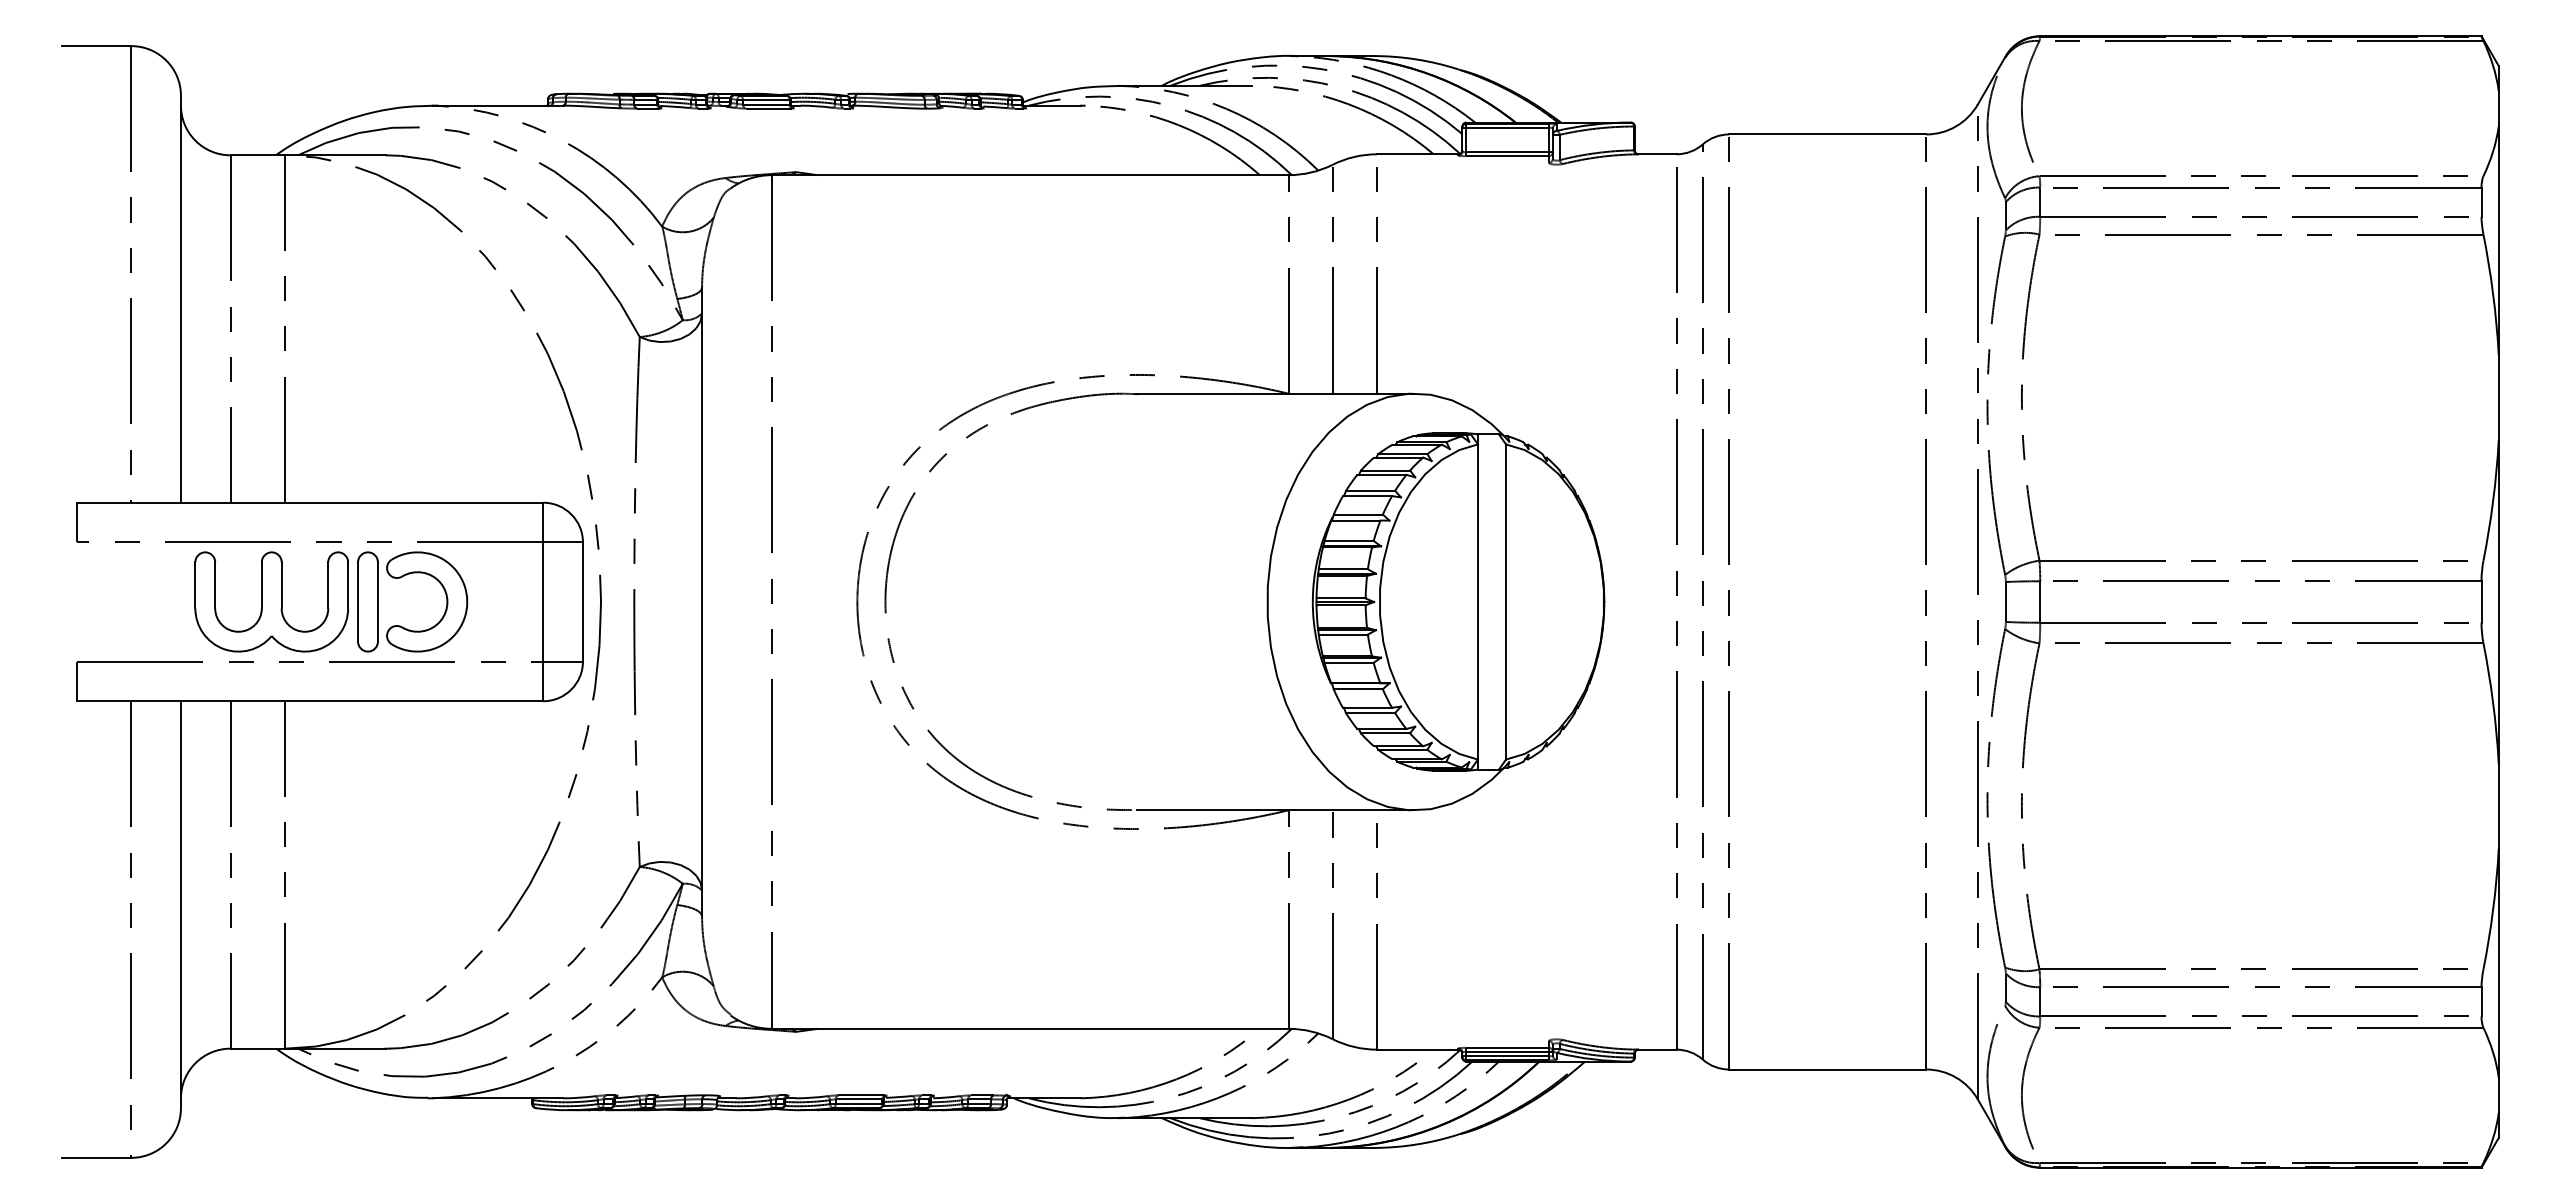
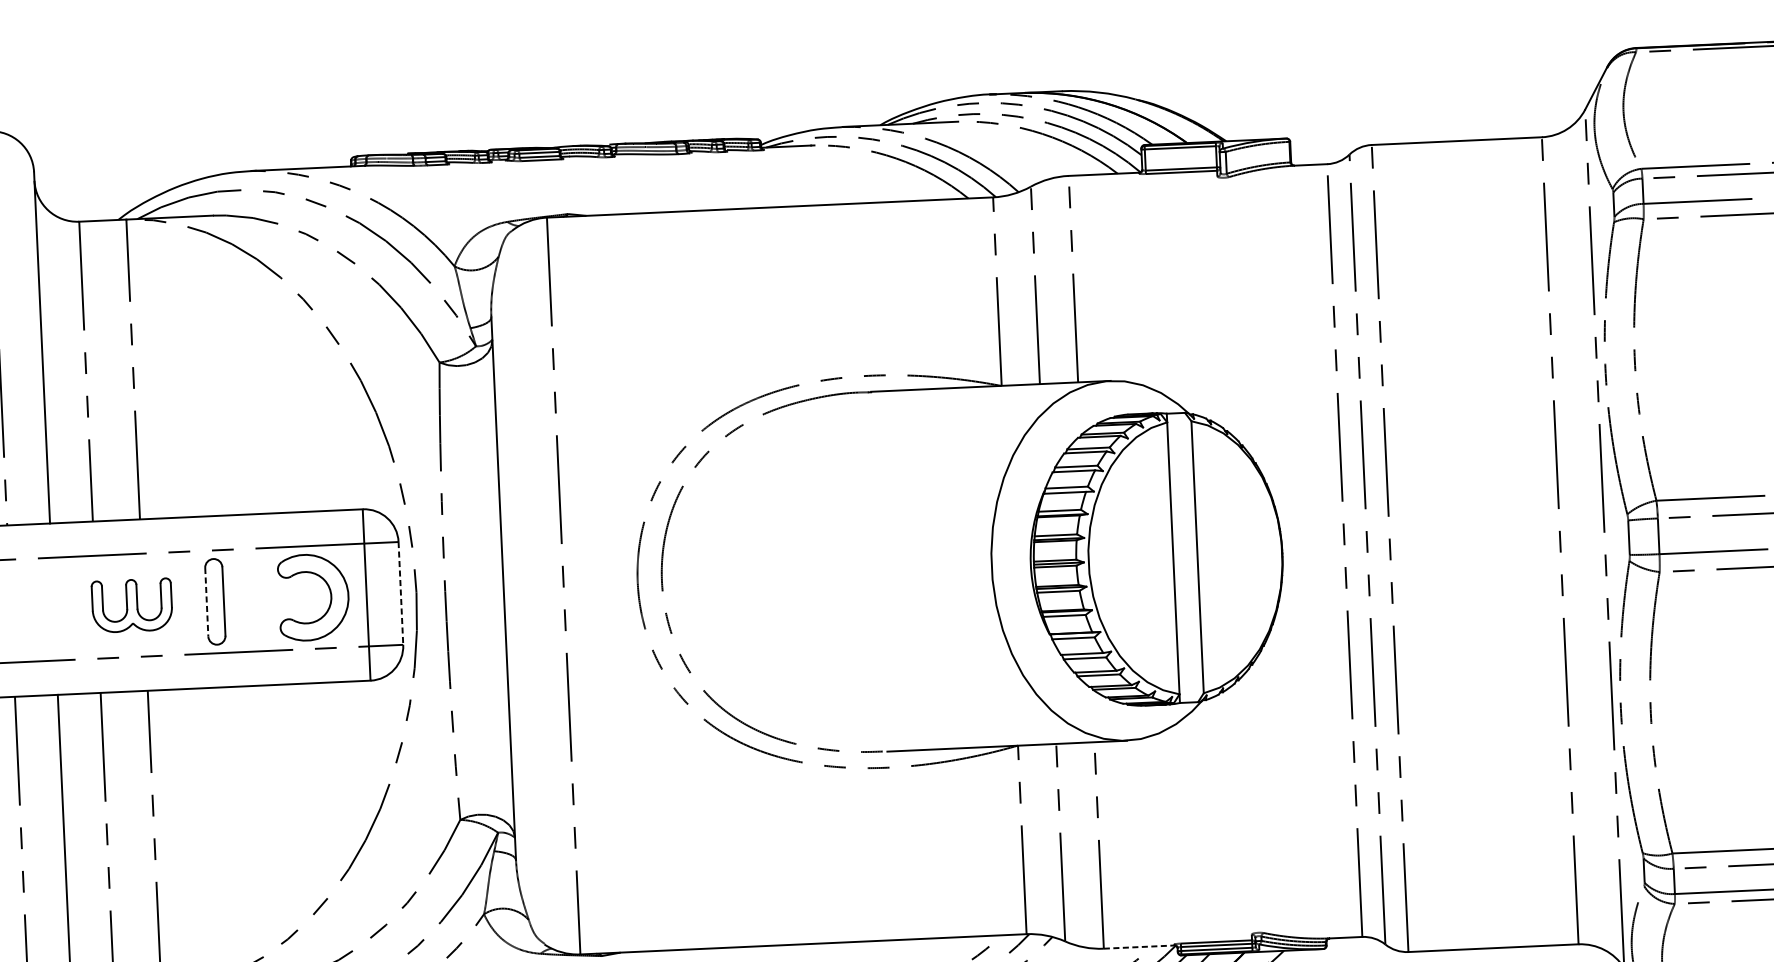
part: (445, 595) -> (329, 591), moved
part: (271, 601) -> (132, 605), size x0.6
line: (358, 601) -> (207, 601), solid -> dashed
line: (582, 601) -> (400, 593), solid -> dashed
line: (1417, 1049) -> (1138, 946), solid -> dashed

